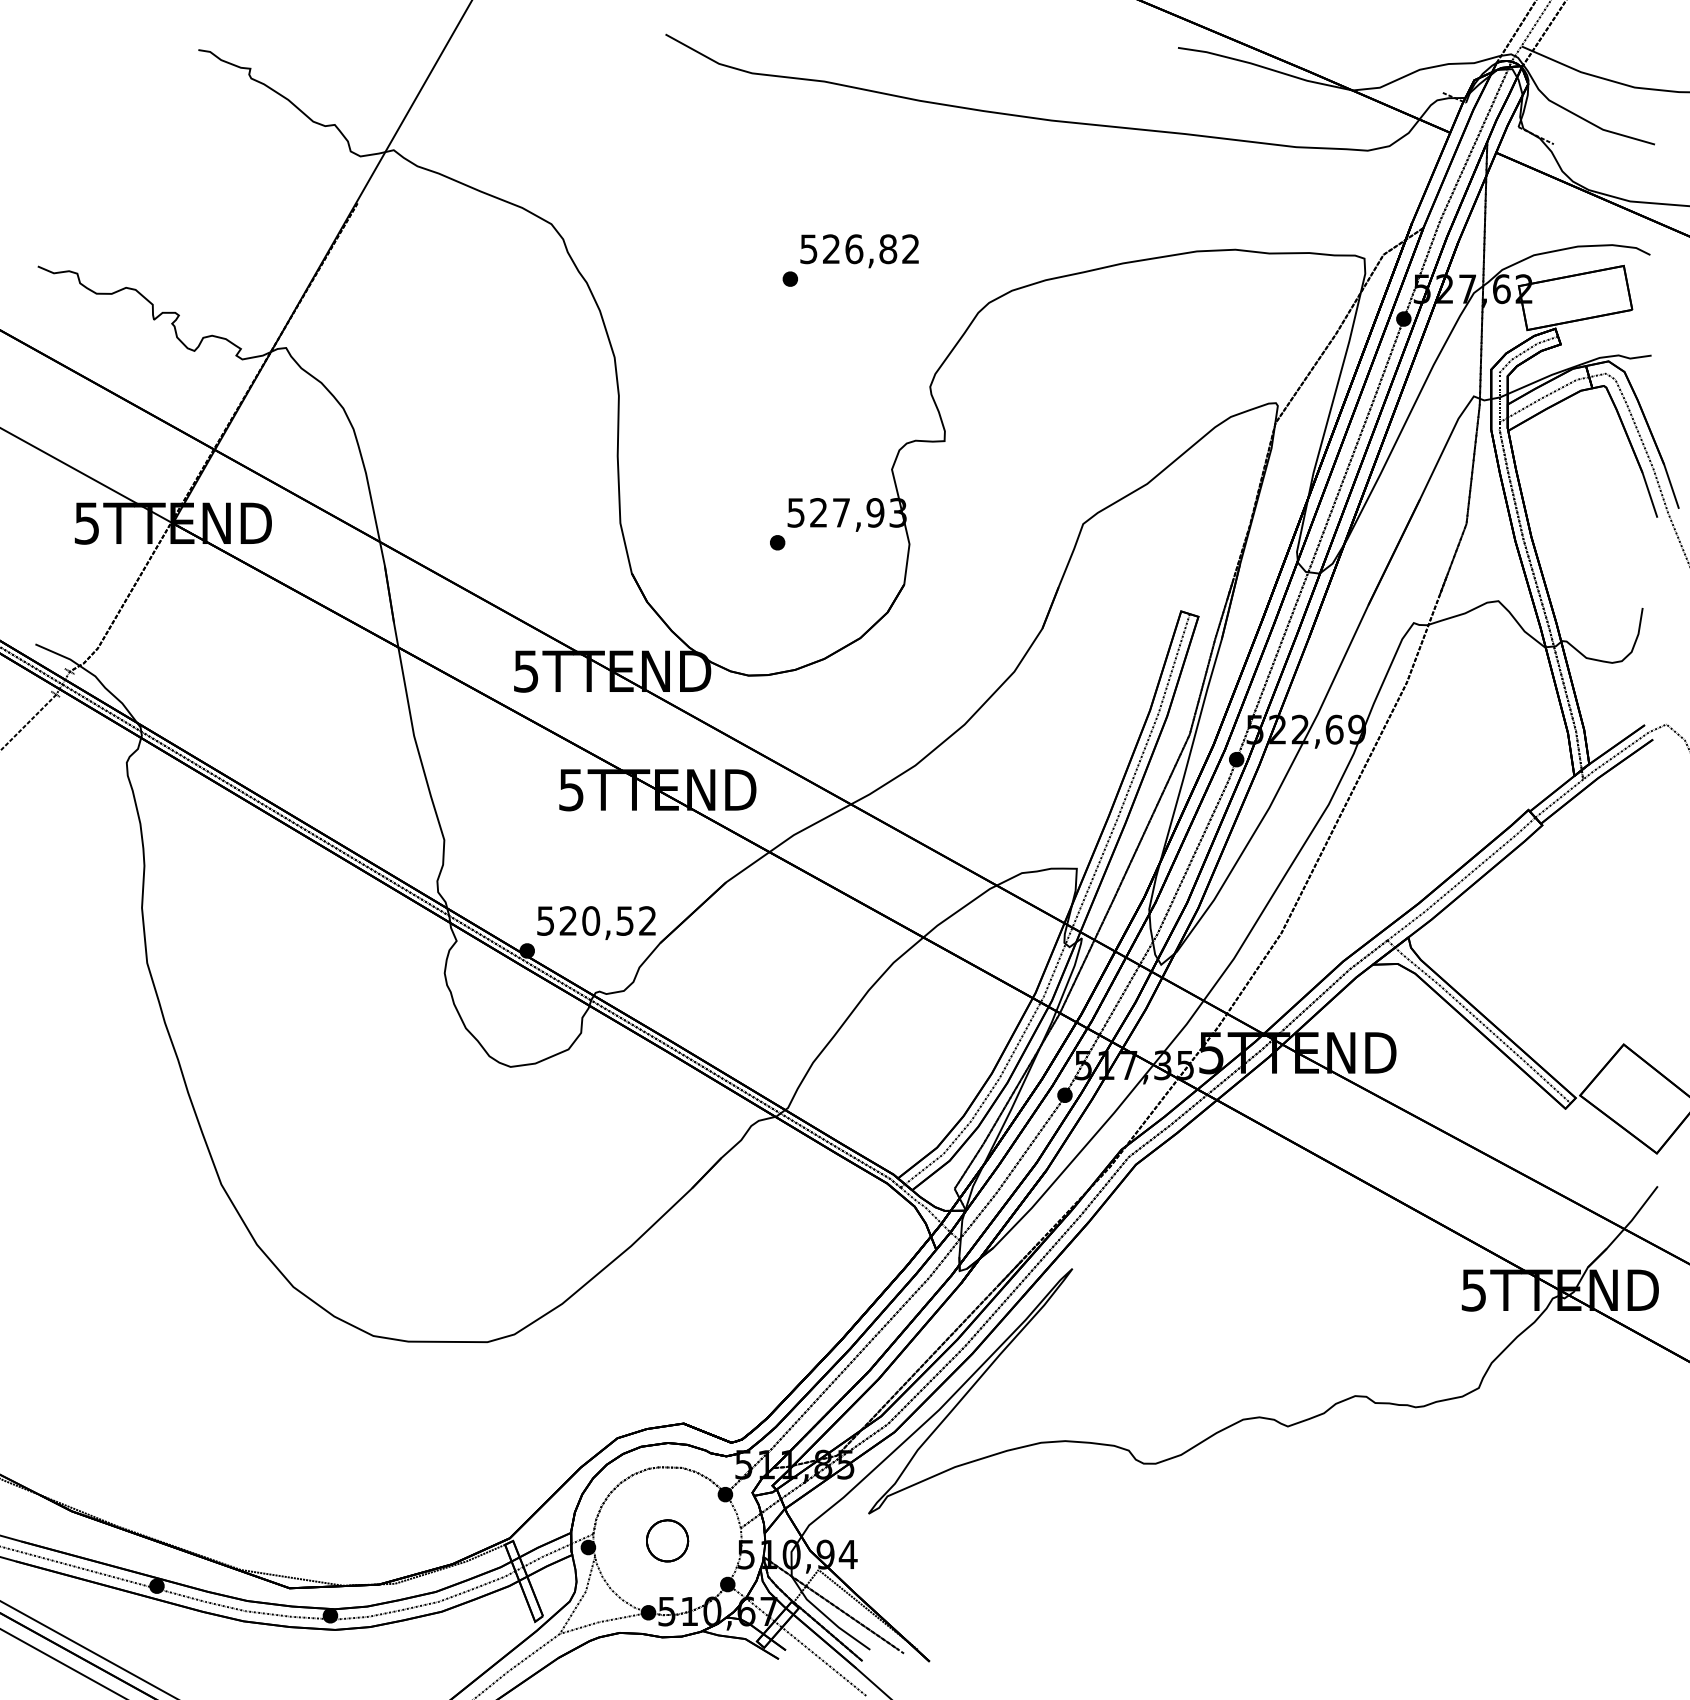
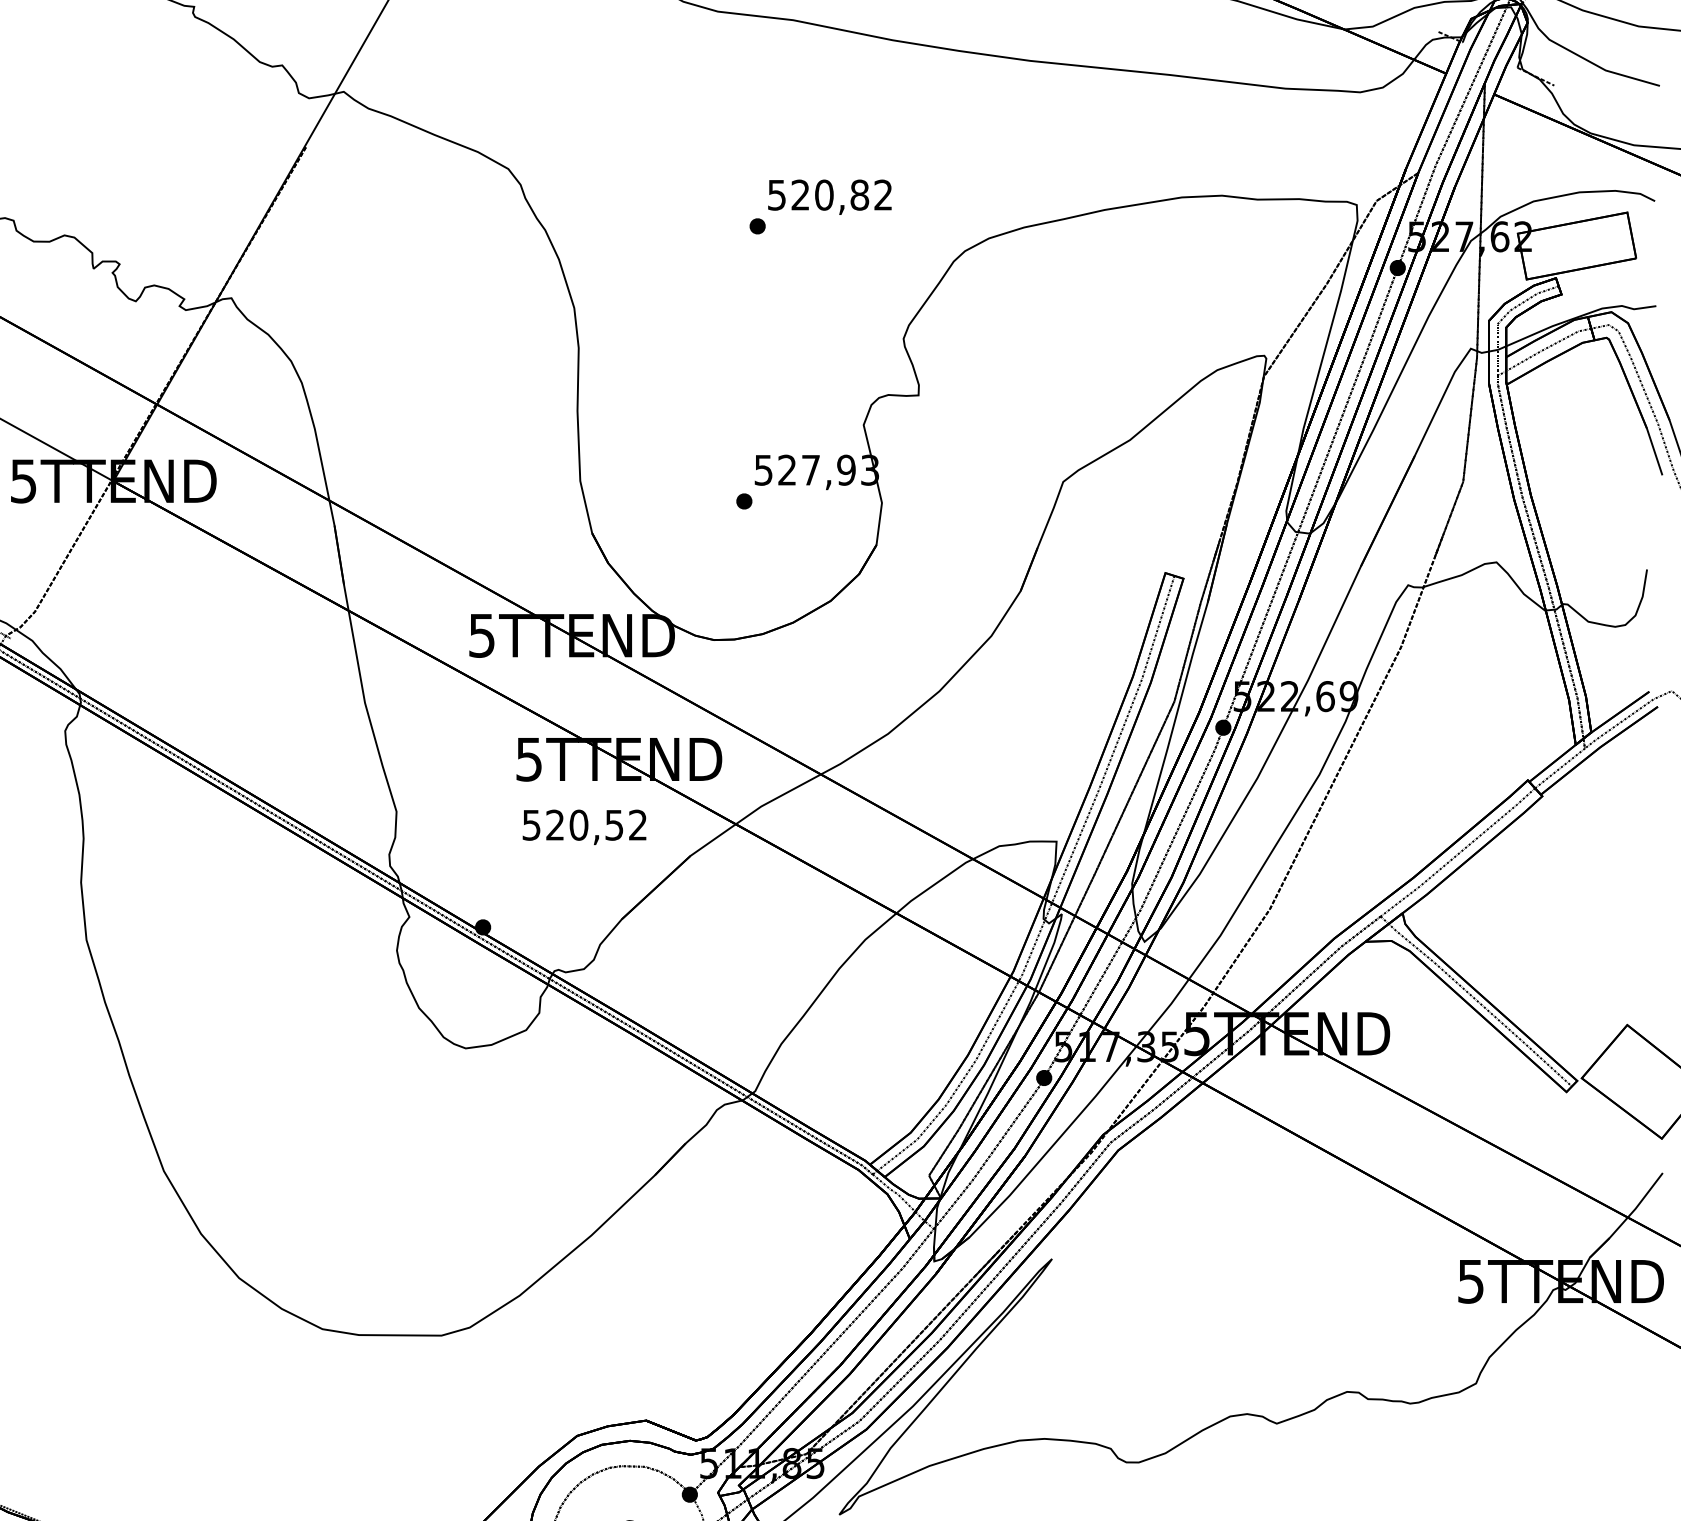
text: (854, 248) -> (824, 194), 526,82 -> 520,82
text: (596, 922) -> (584, 826), moved

